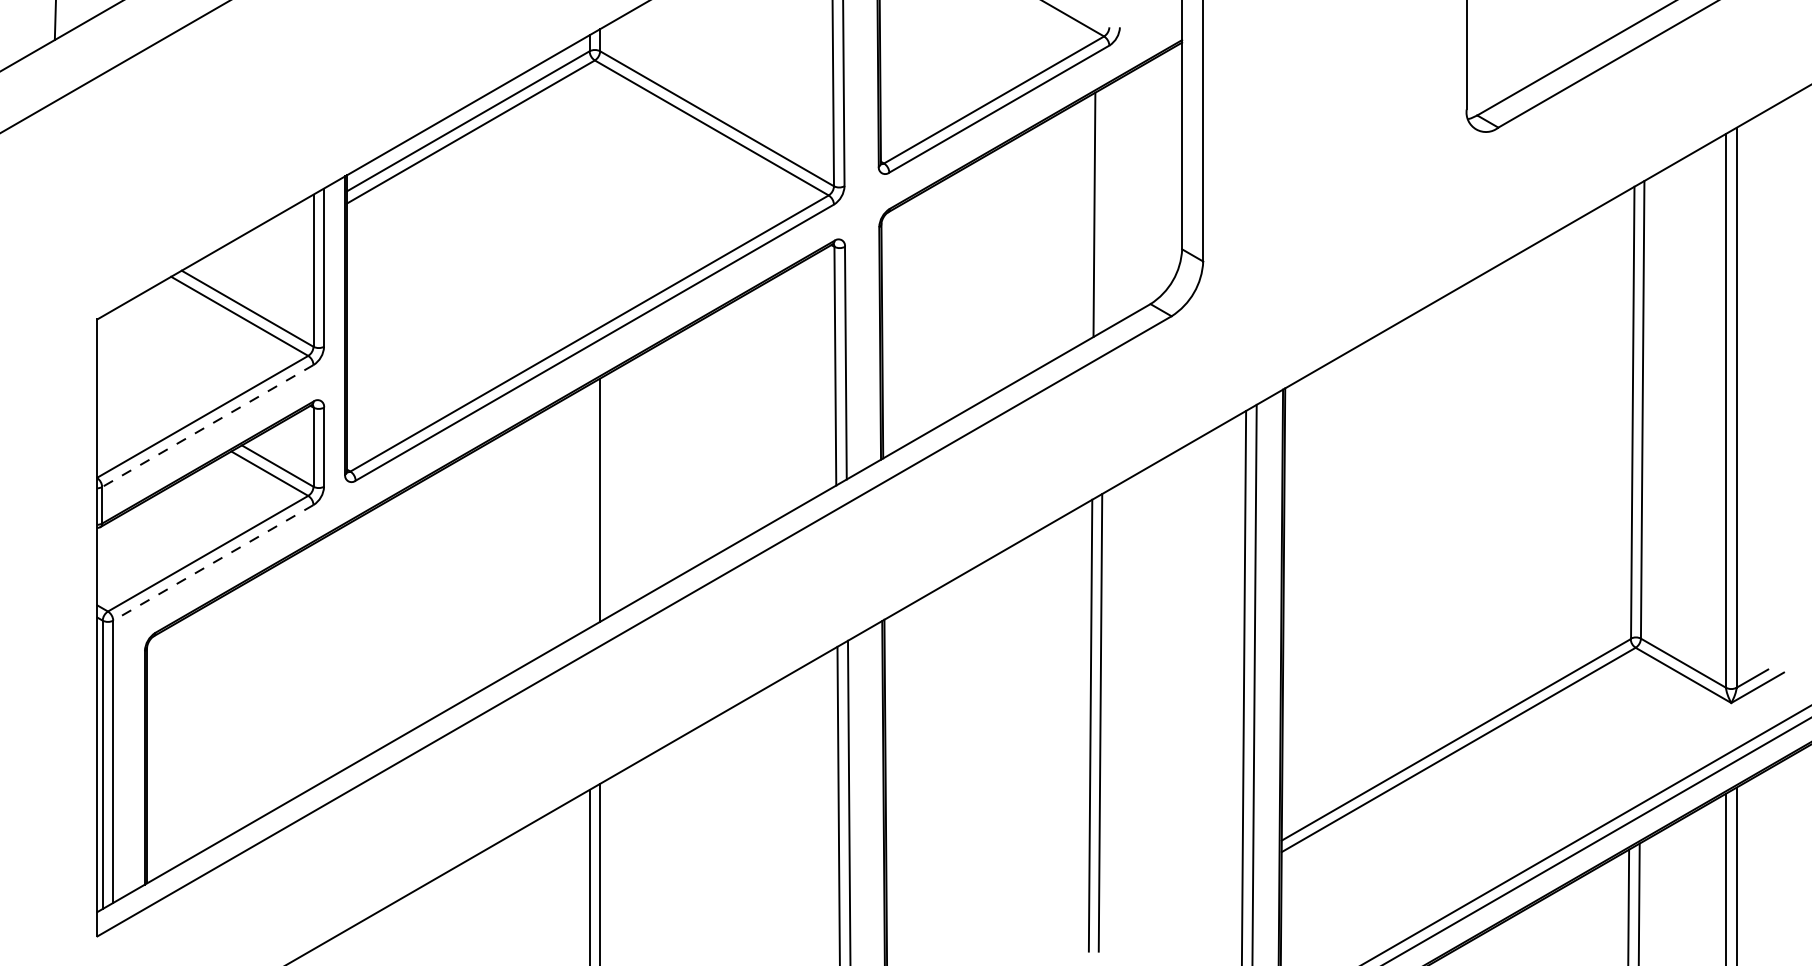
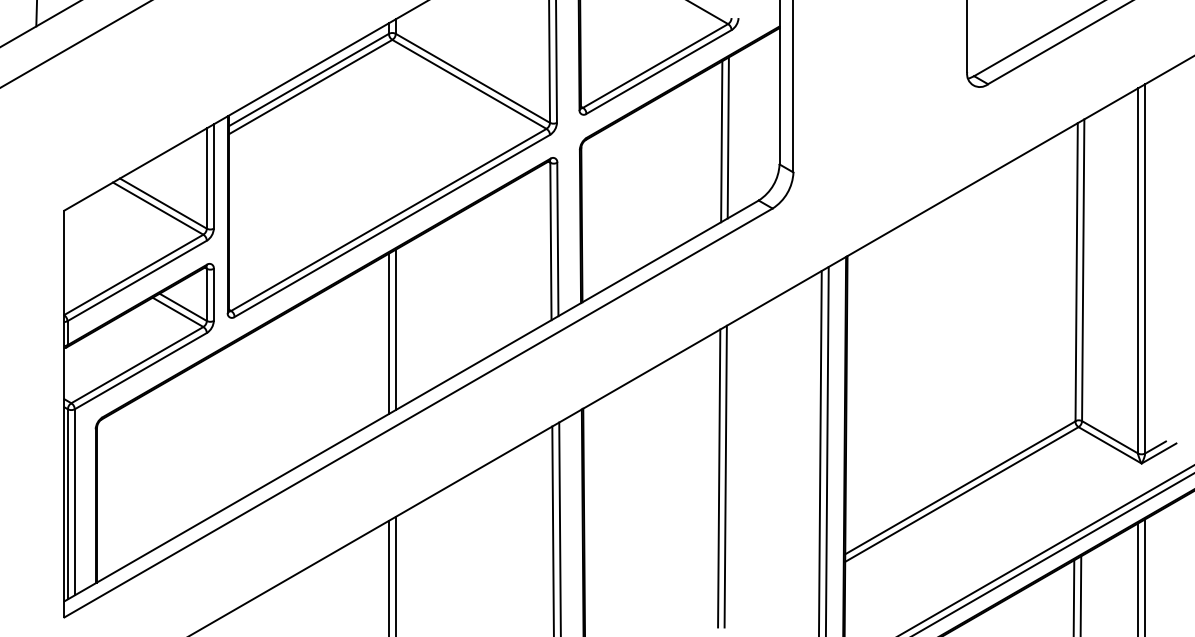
line: (1103, 208) -> (727, 137), added
line: (206, 426) -> (136, 281), dashed -> solid
line: (589, 505) -> (388, 333), added
line: (212, 563) -> (140, 371), dashed -> solid

